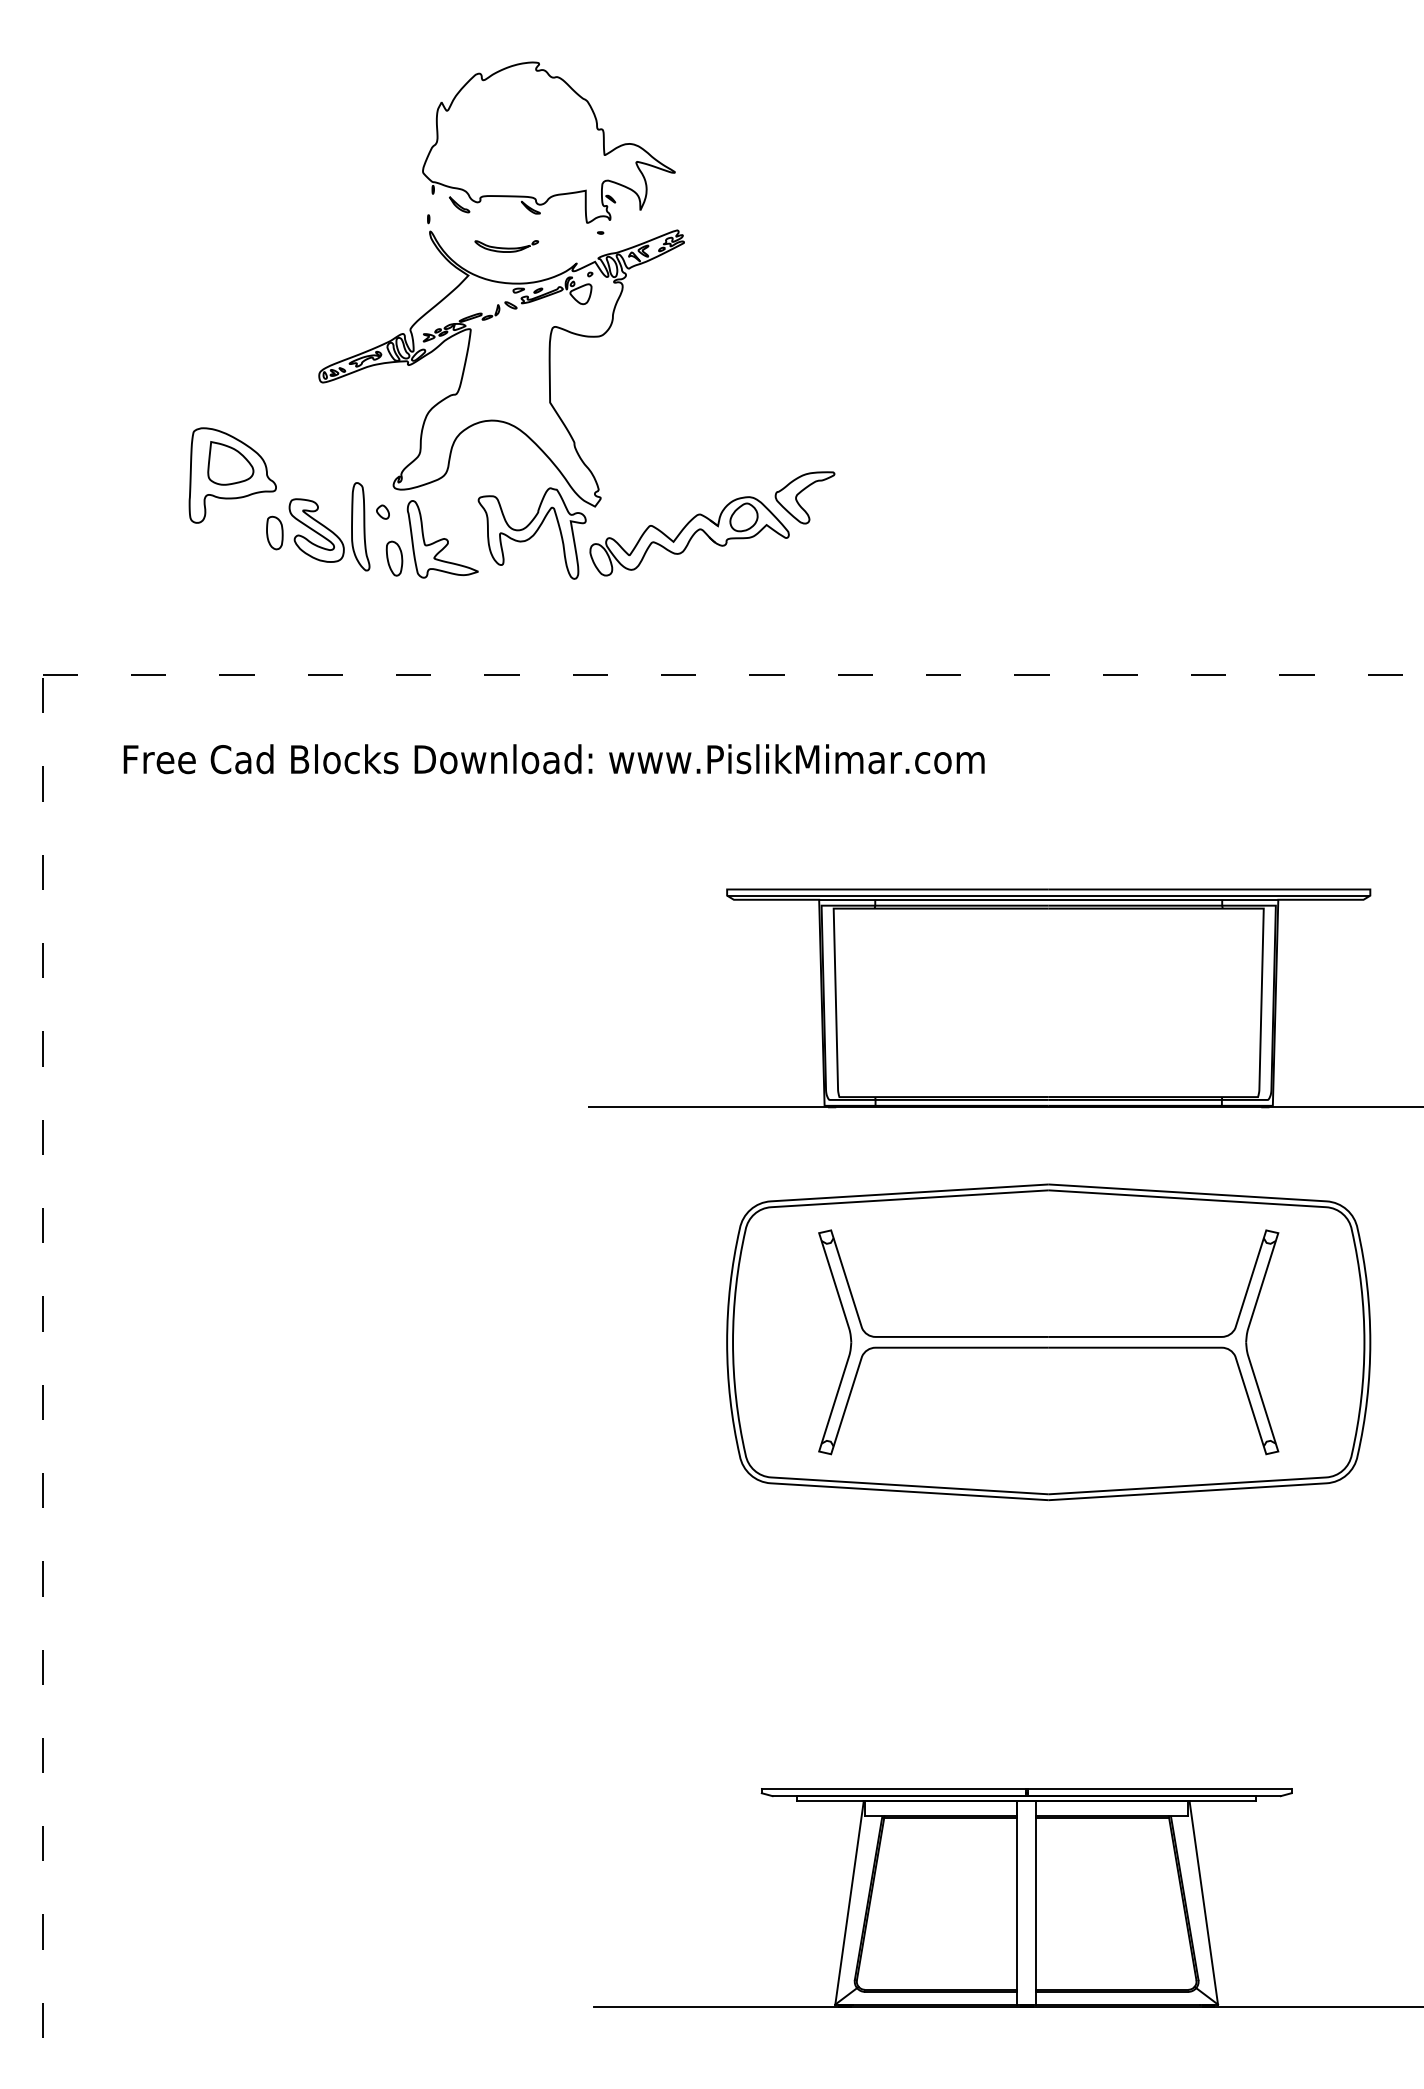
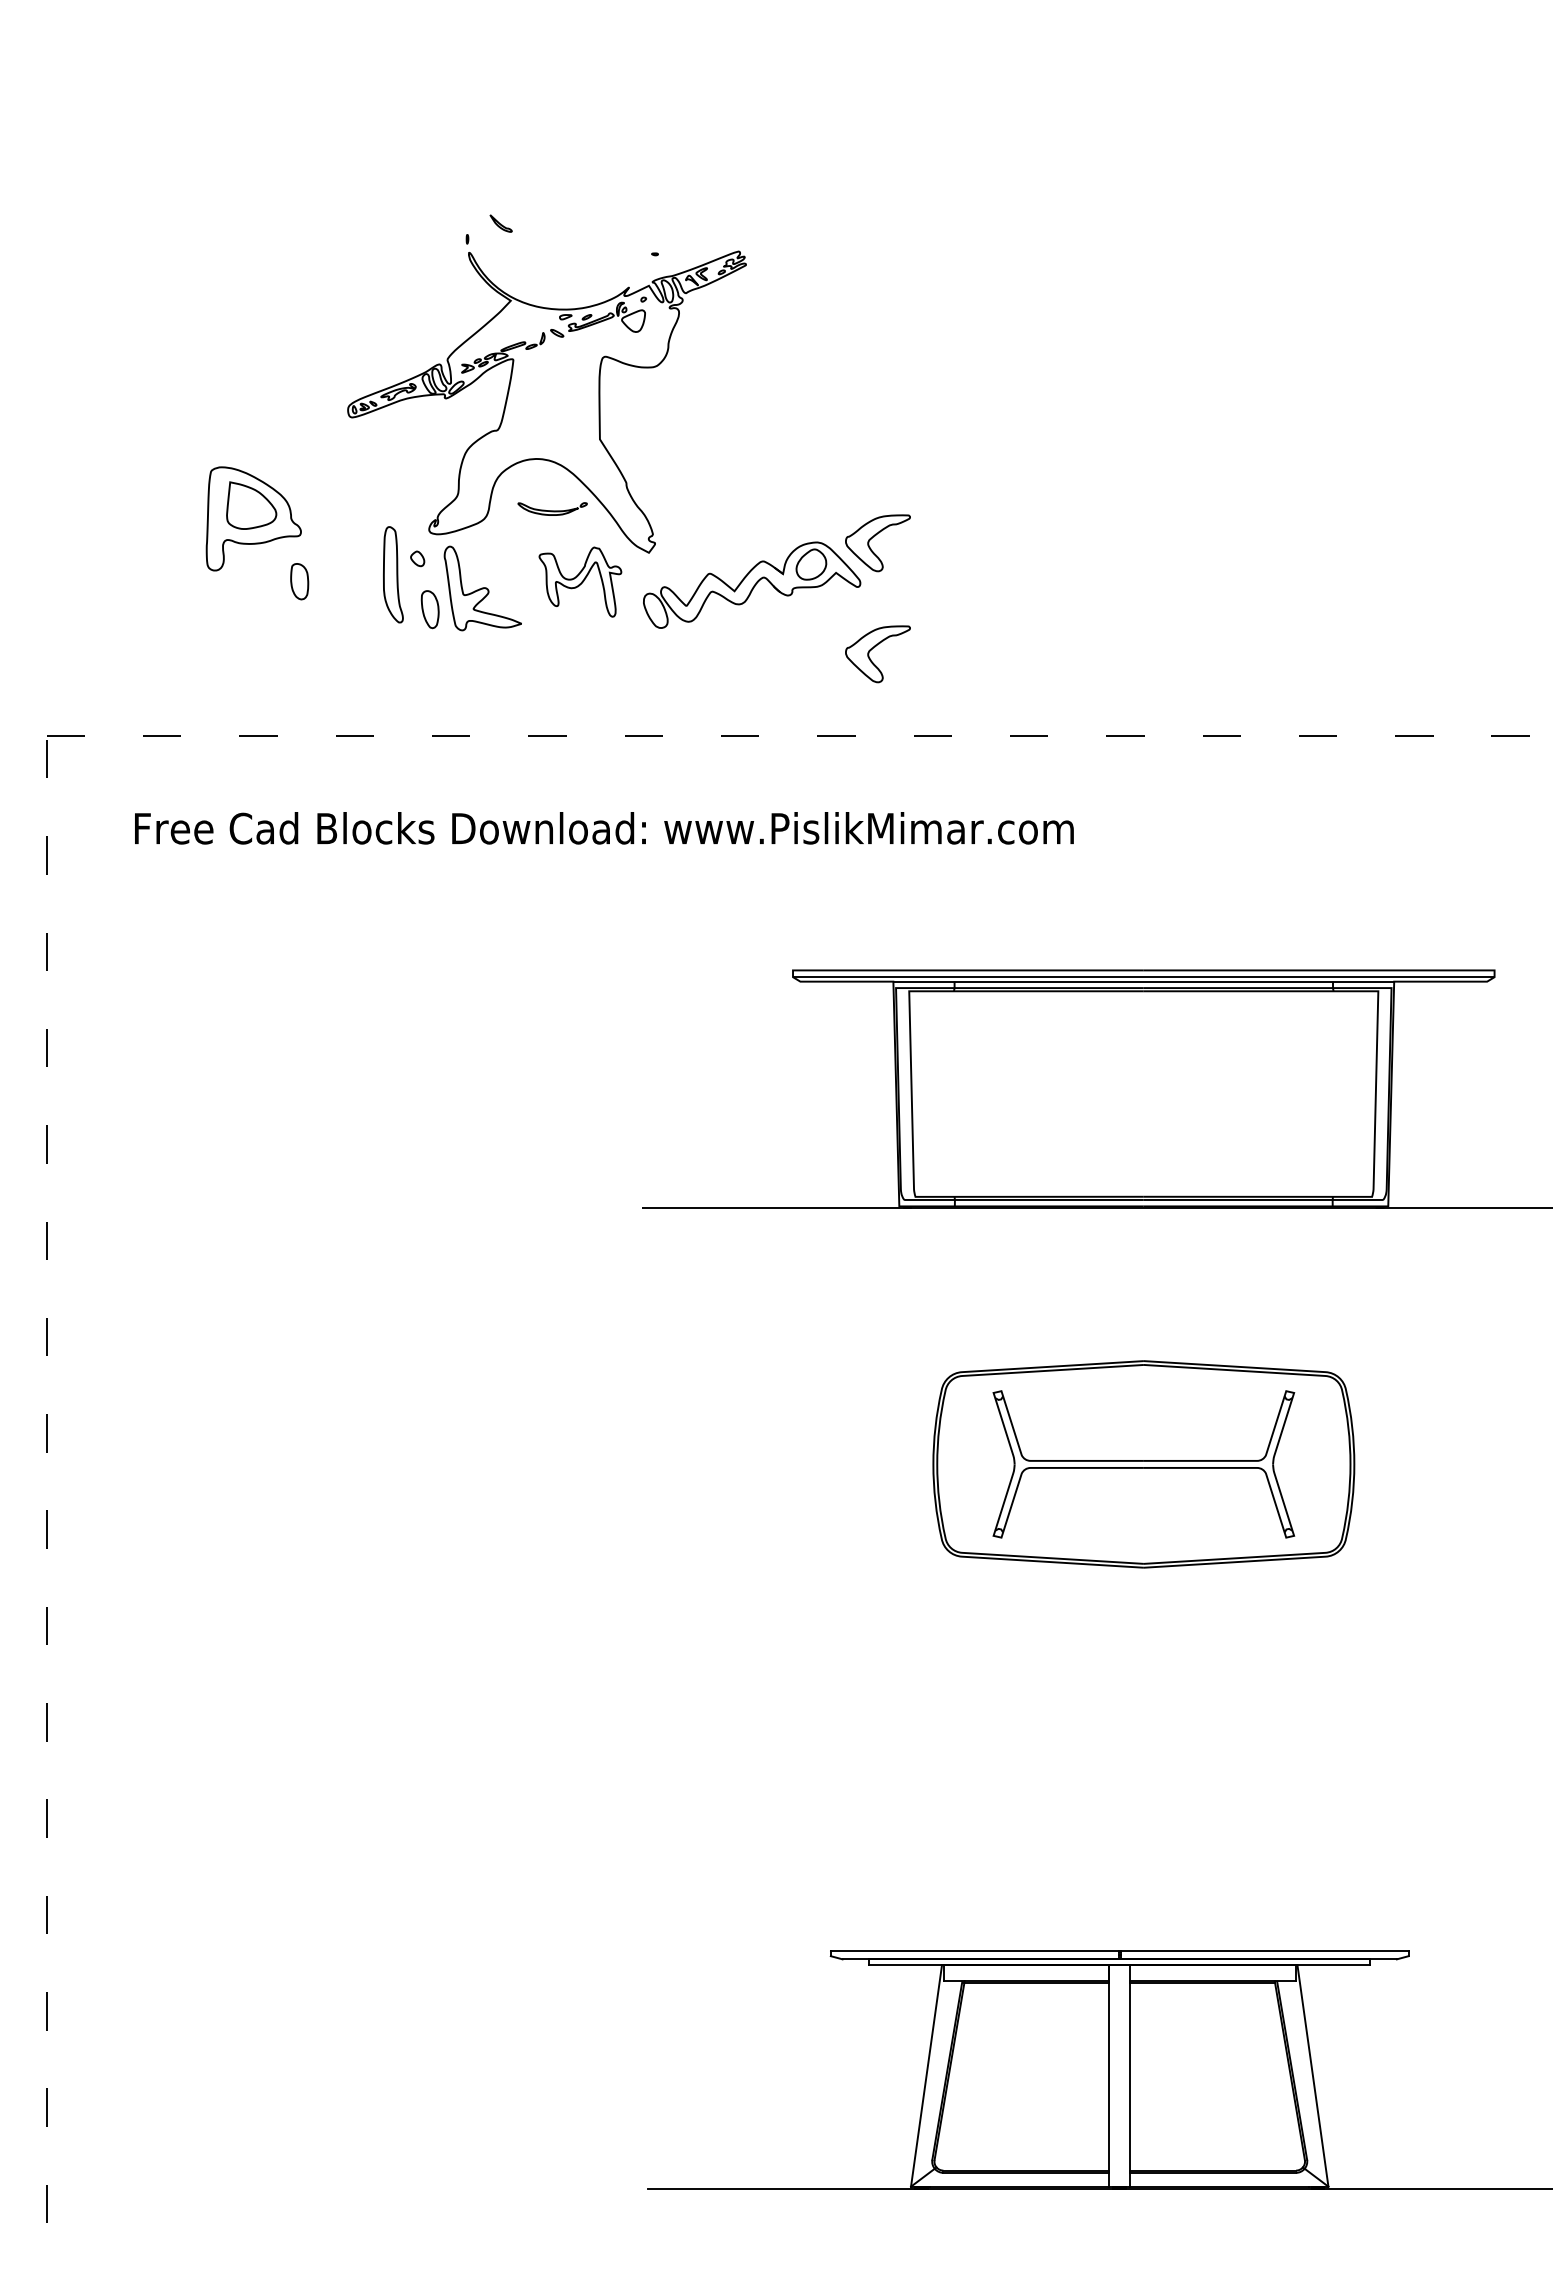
part: (548, 142) -> (598, 155), removed
part: (506, 245) -> (552, 508), moved
part: (315, 530) -> (344, 578), removed
part: (532, 532) -> (580, 581), size x0.7
part: (800, 595) -> (872, 649), added
part: (1048, 1342) -> (1143, 1464), size x0.6

